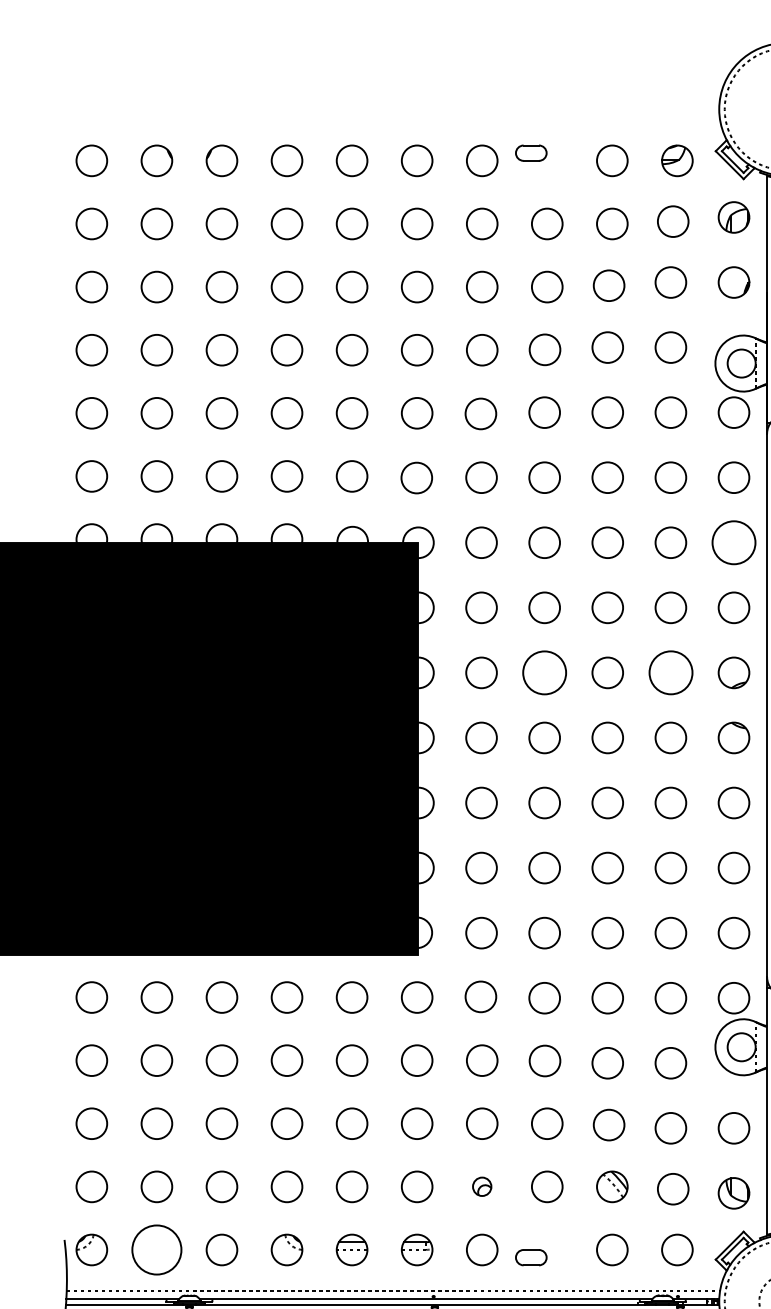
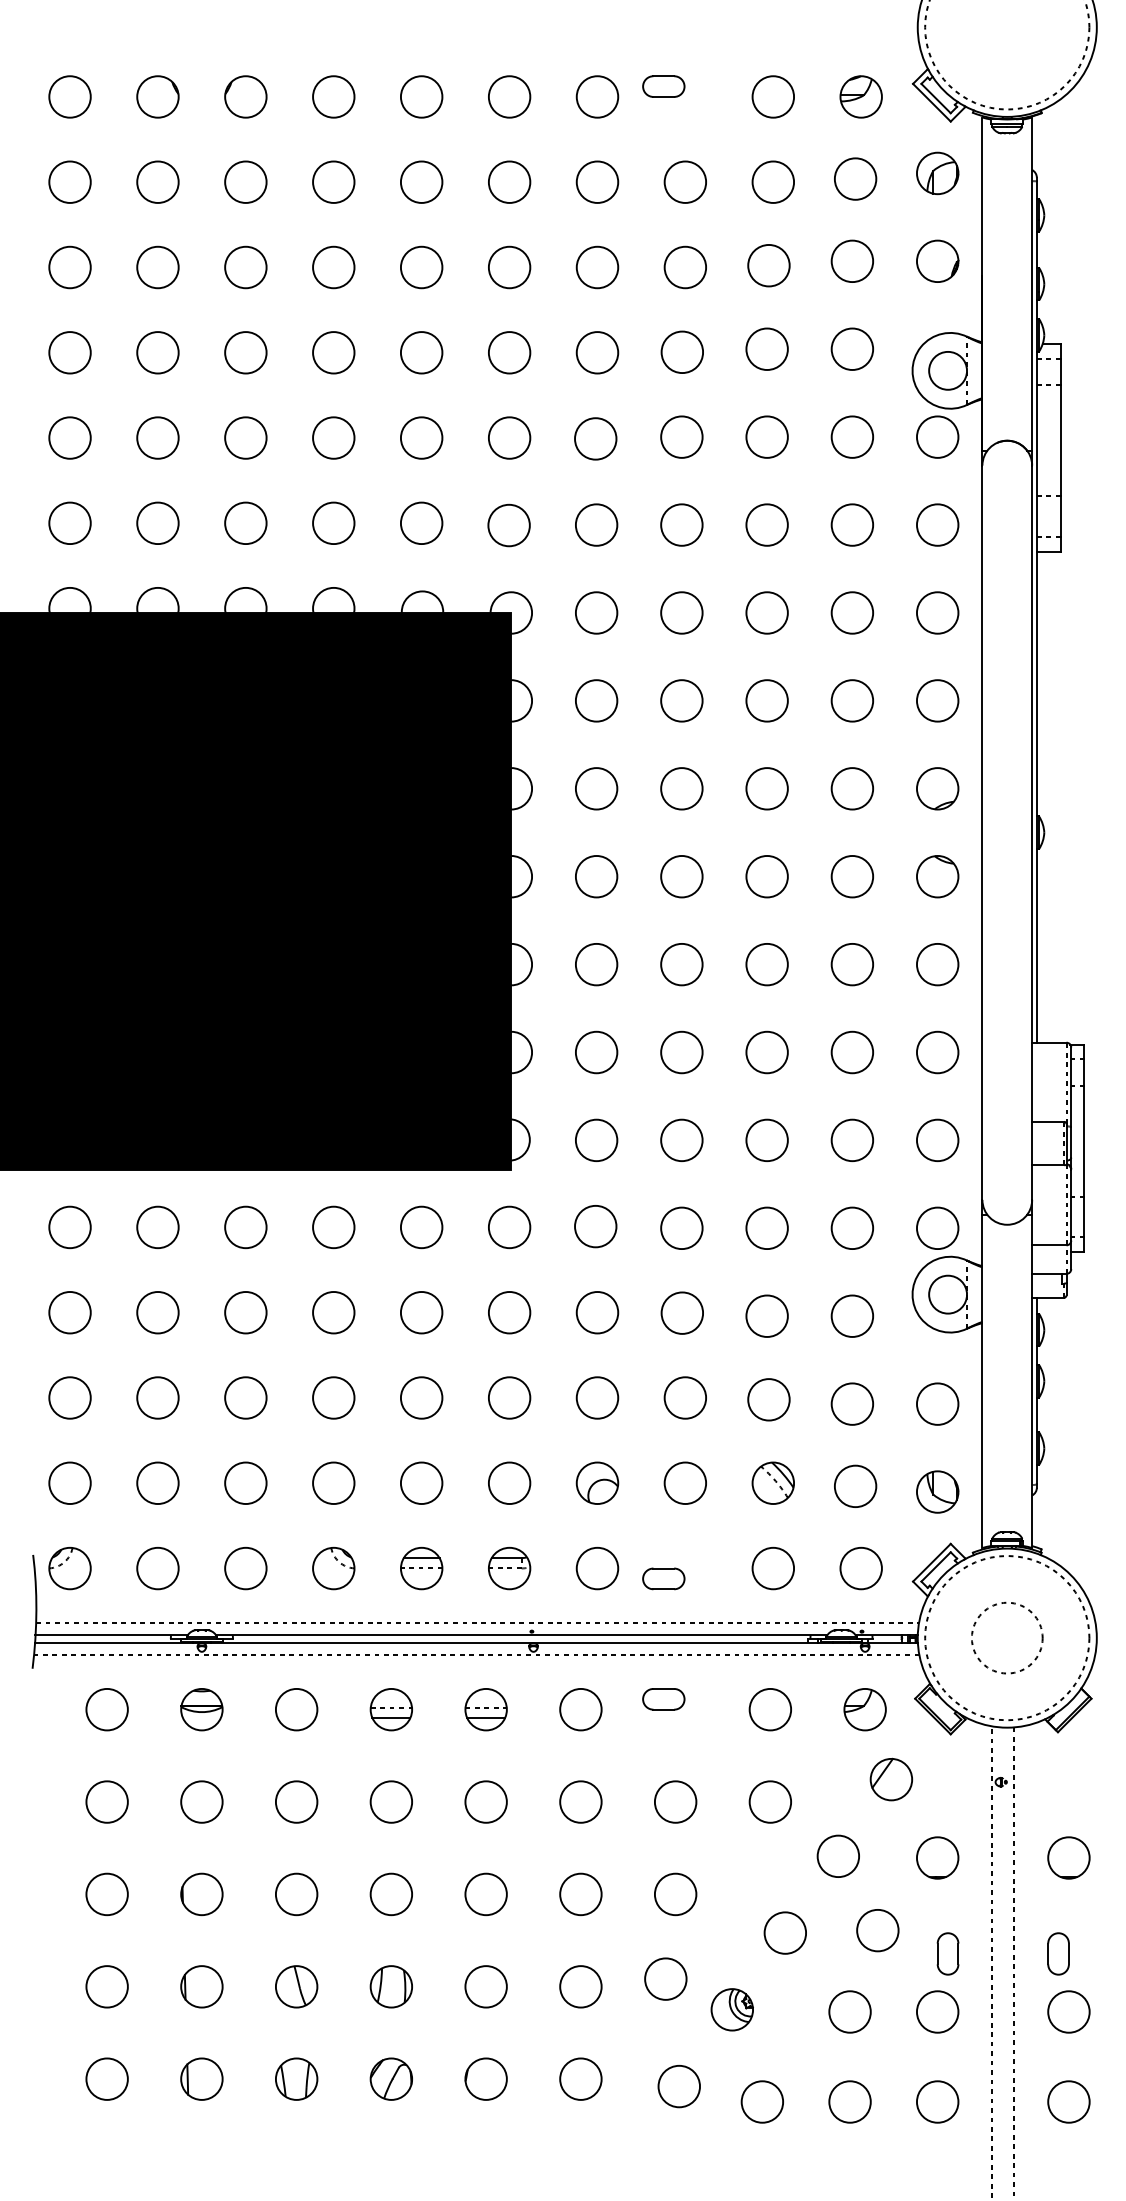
circle: (733, 542) -> (937, 612), size x0.71
circle: (544, 672) -> (681, 788), size x0.71
circle: (670, 672) -> (851, 788), size x0.71
part: (482, 1186) -> (597, 1482), size x1.67
circle: (156, 1249) -> (157, 1568), size x0.62

